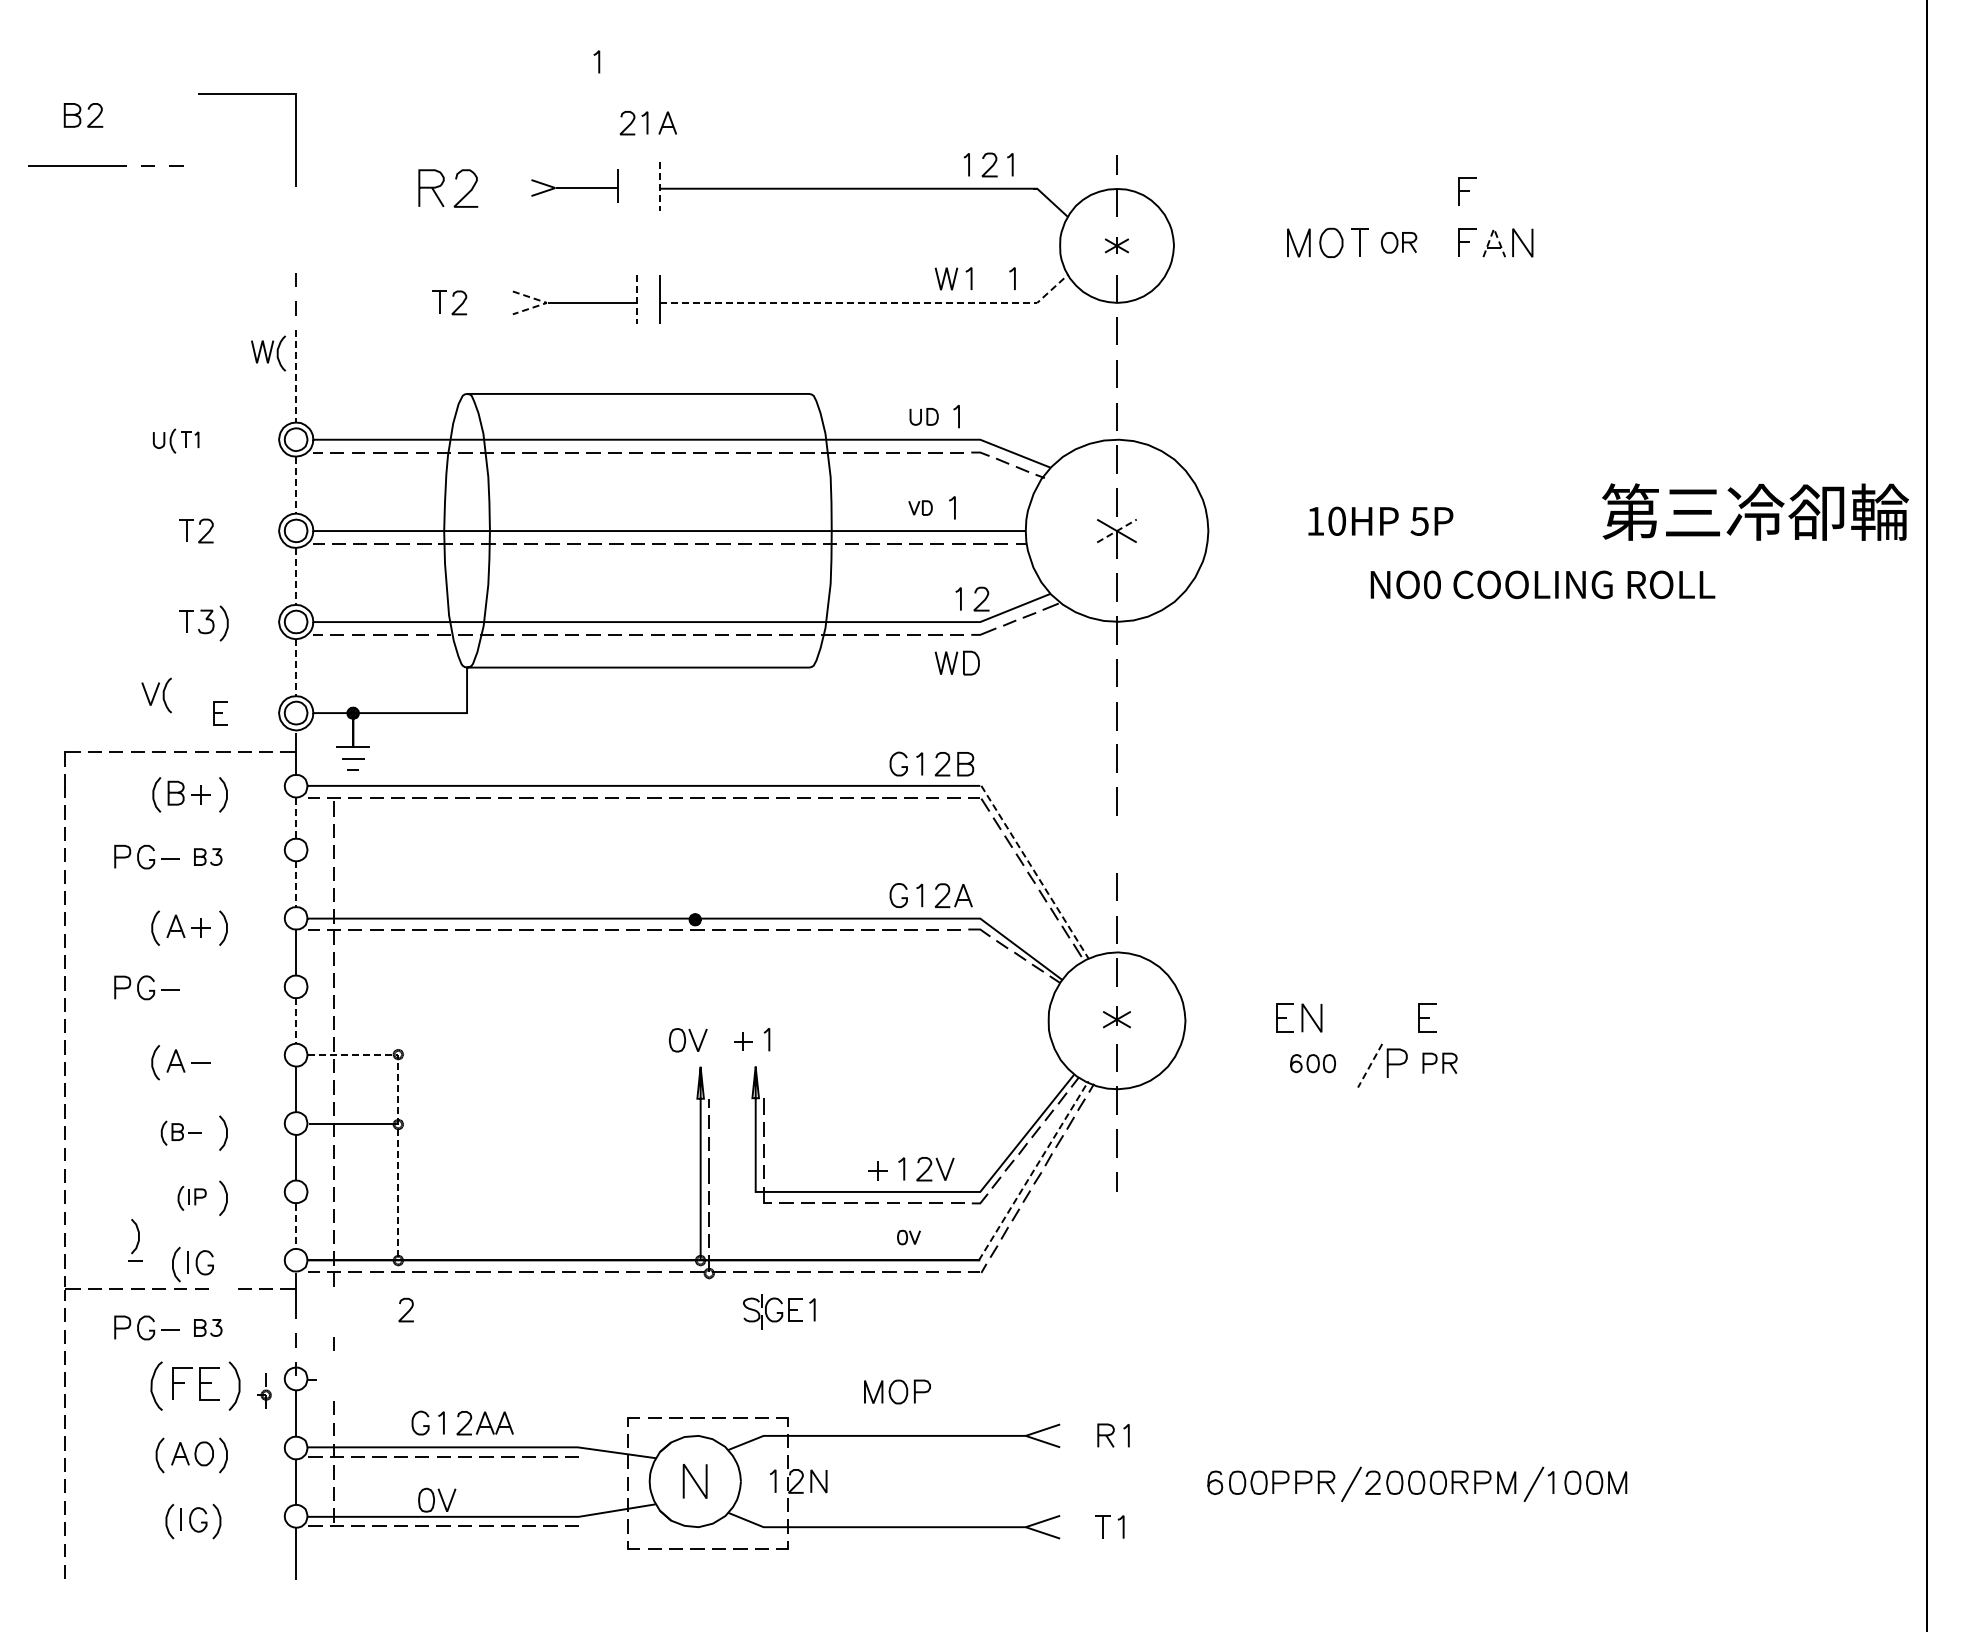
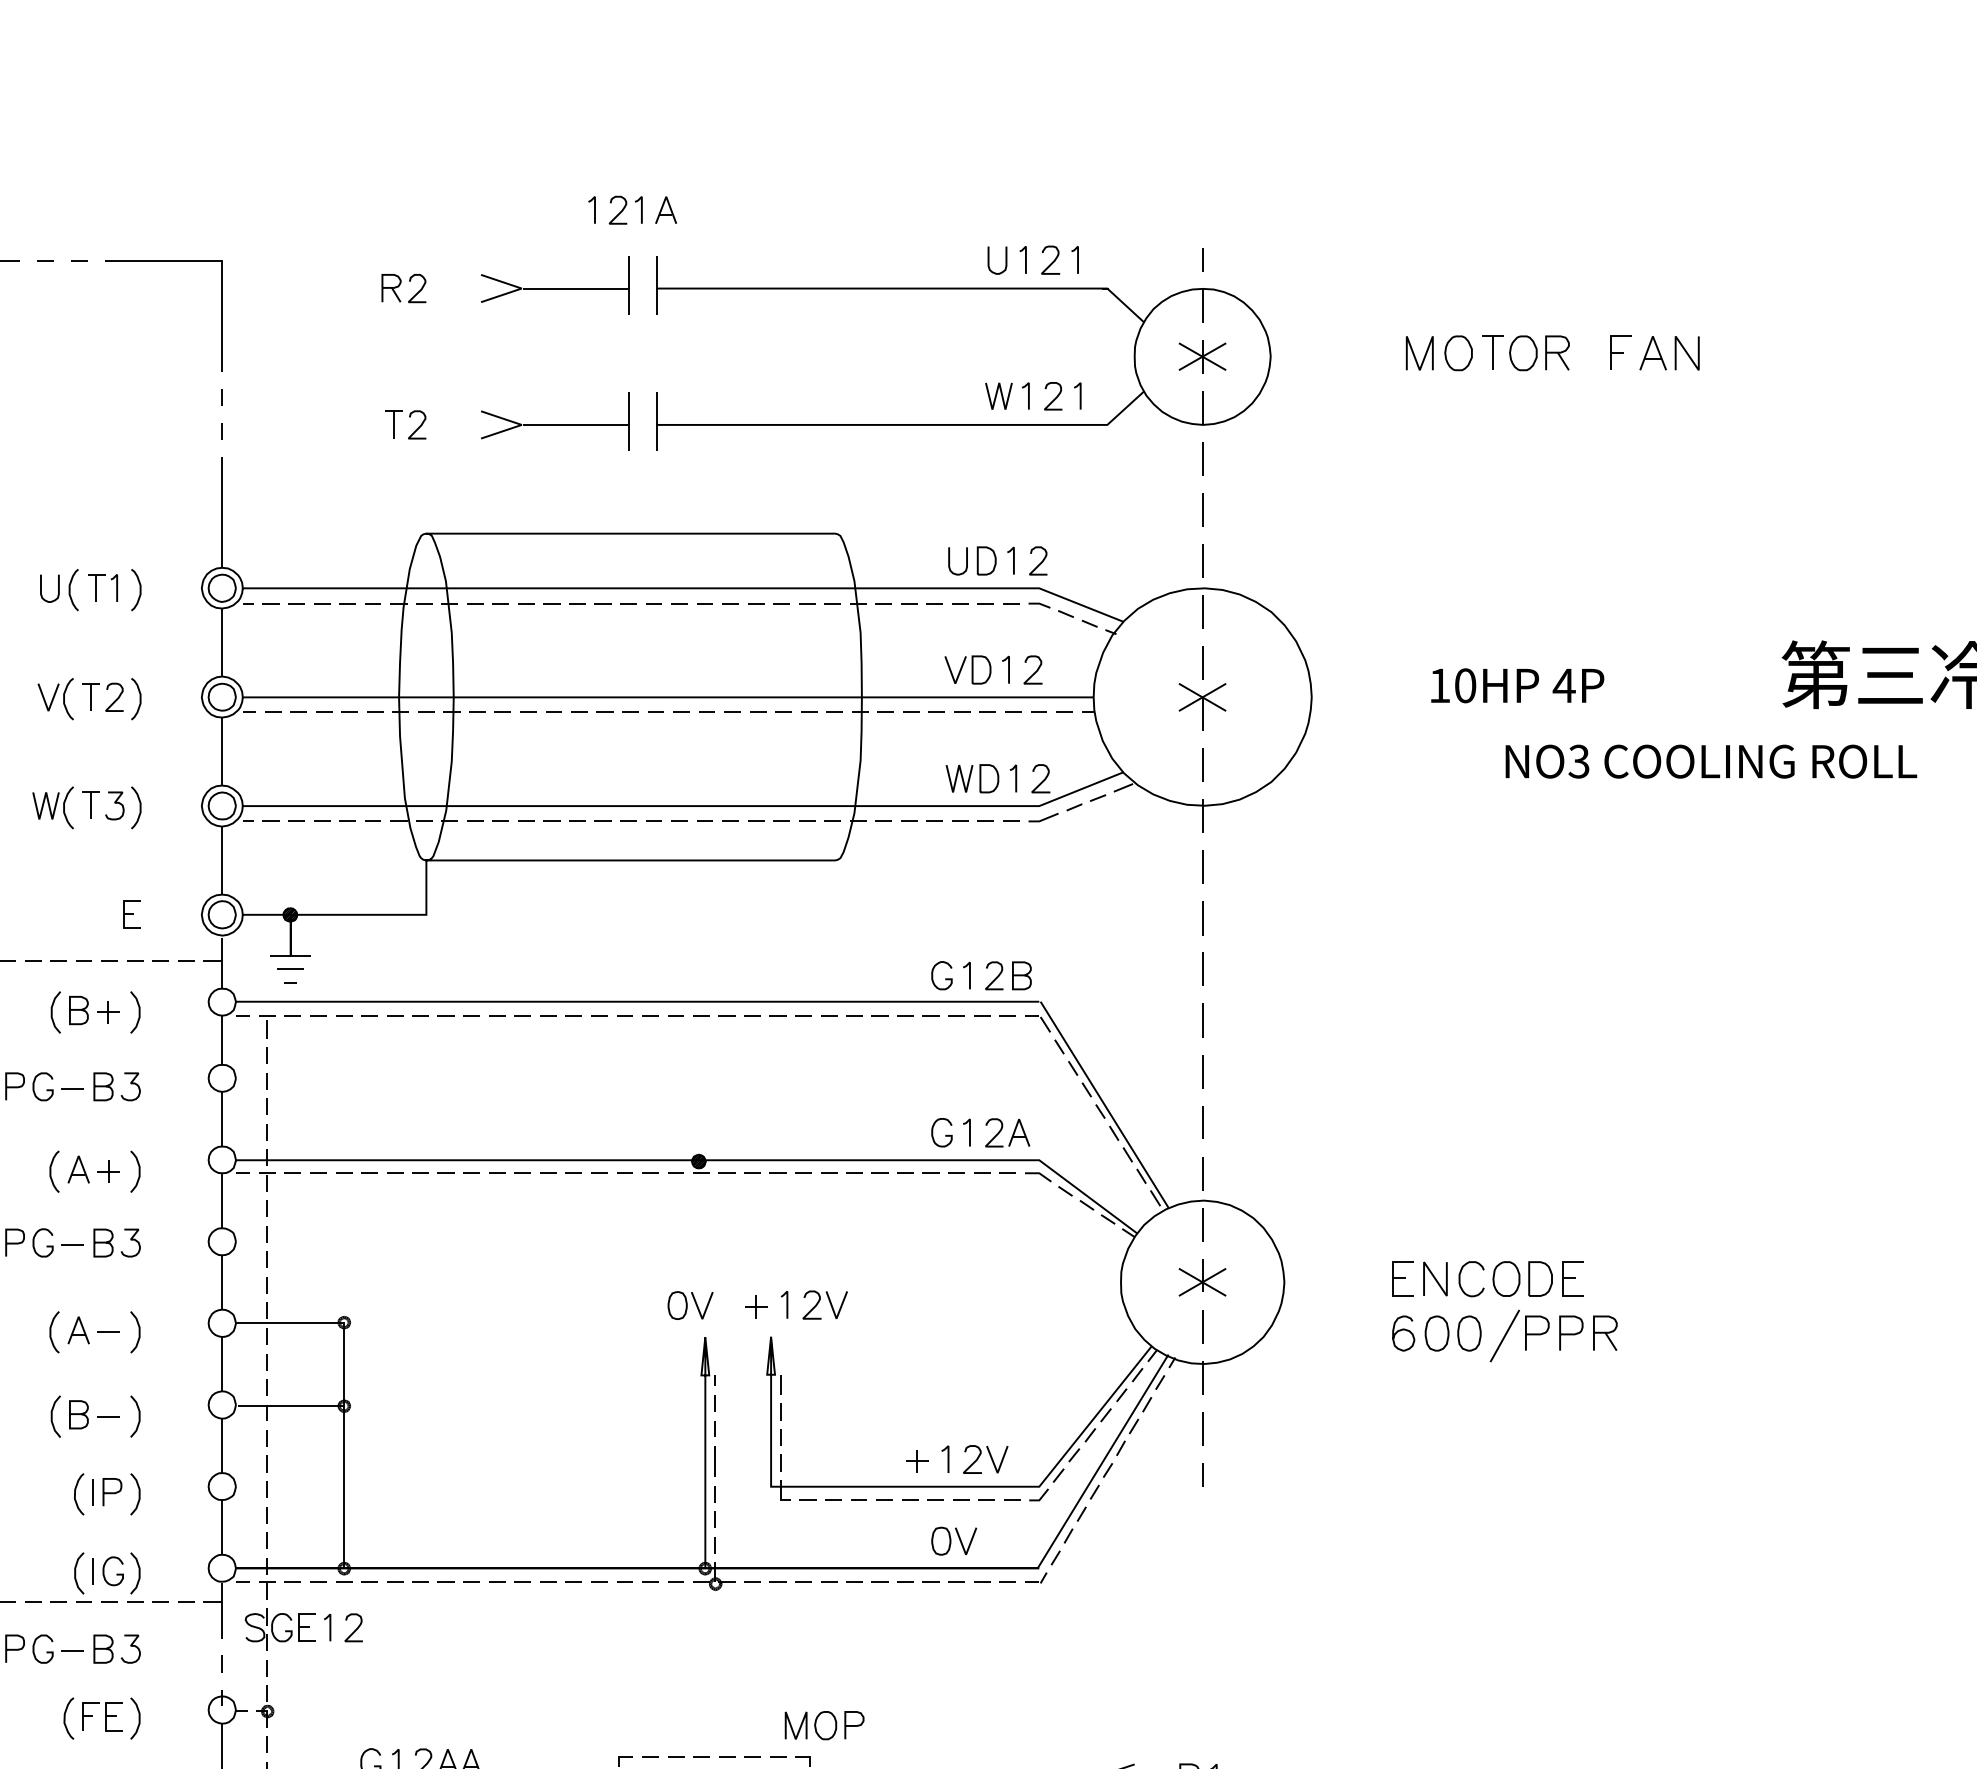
line: (598, 61) -> (594, 209), moved
line: (247, 94) -> (164, 262), moved
curve: (938, 165) -> (989, 260), added
part: (574, 186) -> (554, 285), size x1.43
line: (659, 186) -> (656, 285), dashed -> solid
part: (448, 188) -> (404, 288), size x0.62
part: (1467, 191) -> (1621, 291), removed
line: (1494, 228) -> (1653, 336), dashed -> solid
part: (1398, 242) -> (1538, 352), size x1.43
part: (1116, 245) -> (1202, 356), size x1.67
curve: (993, 279) -> (1055, 396), added
line: (636, 299) -> (628, 420), dashed -> solid
line: (546, 302) -> (521, 424), dashed -> solid
line: (870, 302) -> (908, 424), dashed -> solid
part: (268, 353) -> (53, 807), moved
line: (296, 376) -> (222, 512), dashed -> solid
part: (923, 416) -> (971, 560), size x1.43
curve: (981, 417) -> (1040, 561), added
part: (175, 440) -> (78, 589), size x1.43
curve: (226, 440) -> (139, 589), added
line: (296, 485) -> (222, 642), dashed -> solid
part: (920, 507) -> (967, 669), size x1.67
curve: (976, 509) -> (1034, 671), added
text: (1419, 521) -> (1563, 685), 5P -> 4P
line: (1116, 531) -> (1202, 697), dashed -> solid
curve: (226, 532) -> (139, 699), added
line: (296, 576) -> (222, 751), dashed -> solid
text: (1431, 584) -> (1578, 761), NO0 -> NO3
part: (956, 662) -> (971, 777), moved
line: (296, 668) -> (222, 861), dashed -> solid
part: (156, 695) -> (55, 699), moved
line: (296, 818) -> (222, 1040), dashed -> solid
line: (1116, 844) -> (1202, 1071), added
part: (208, 856) -> (117, 1086), size x1.43
line: (1034, 872) -> (1104, 1105), dashed -> solid
line: (296, 884) -> (222, 1119), dashed -> solid
part: (208, 987) -> (117, 1242), added
part: (1116, 1016) -> (1202, 1277), size x1.43
part: (1370, 1018) -> (1505, 1279), added
line: (296, 1020) -> (222, 1281), dashed -> solid
part: (800, 1039) -> (824, 1304), added
curve: (226, 1062) -> (139, 1332), added
part: (1312, 1063) -> (1436, 1333), size x1.67
part: (1439, 1063) -> (1587, 1333), size x1.43
line: (1370, 1065) -> (1505, 1335), dashed -> solid
line: (398, 1111) -> (344, 1390), dashed -> solid
part: (181, 1132) -> (85, 1415), size x1.43
line: (1033, 1170) -> (1102, 1461), dashed -> solid
part: (191, 1198) -> (97, 1494), size x1.43
line: (296, 1227) -> (222, 1529), dashed -> solid
part: (908, 1237) -> (953, 1541), size x1.67
part: (135, 1240) -> (135, 1578), moved
part: (779, 1311) -> (288, 1629), moved
part: (208, 1327) -> (117, 1648), size x1.43
part: (195, 1385) -> (102, 1717), size x0.71
part: (264, 1390) -> (265, 1705), moved
part: (897, 1391) -> (824, 1725), moved

